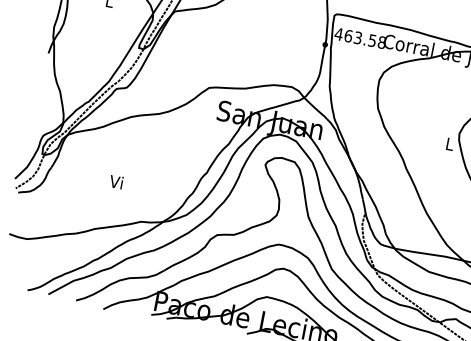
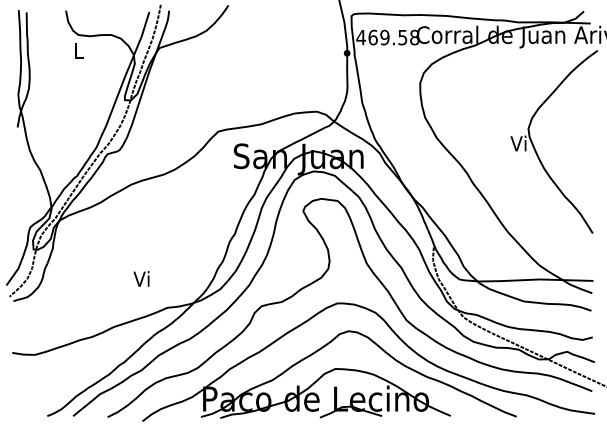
text: (357, 37) -> (384, 37), 463.58 -> 469.58
text: (449, 143) -> (518, 143), L -> Vi
text: (116, 181) -> (141, 278), moved

